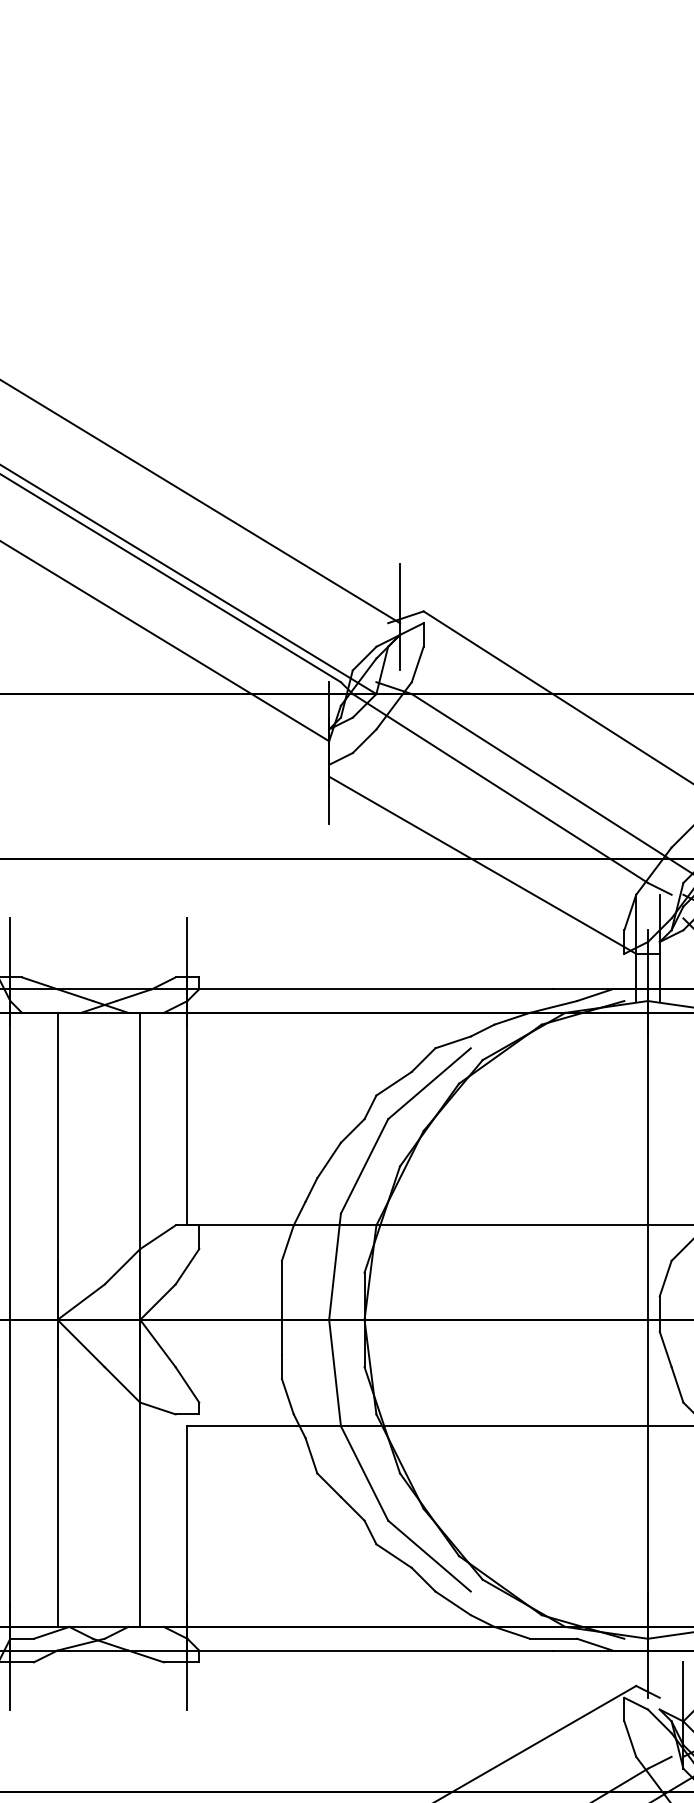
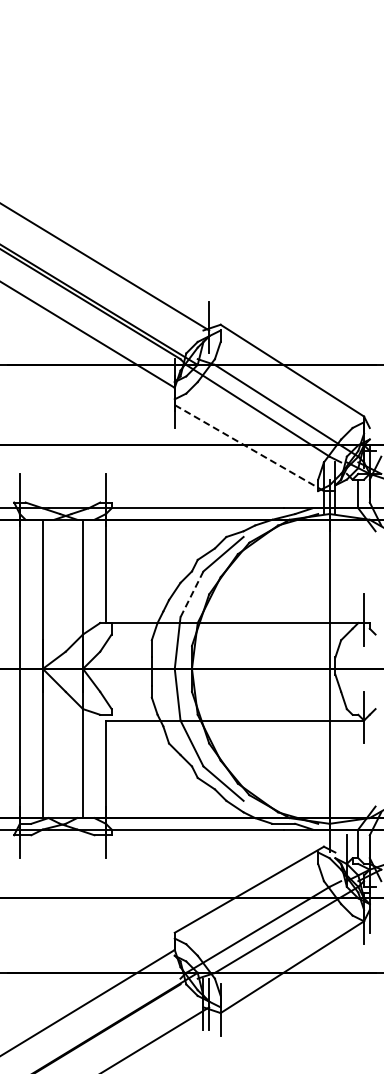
line: (480, 864) -> (248, 447), solid -> dashed
line: (363, 1166) -> (191, 594), solid -> dashed

